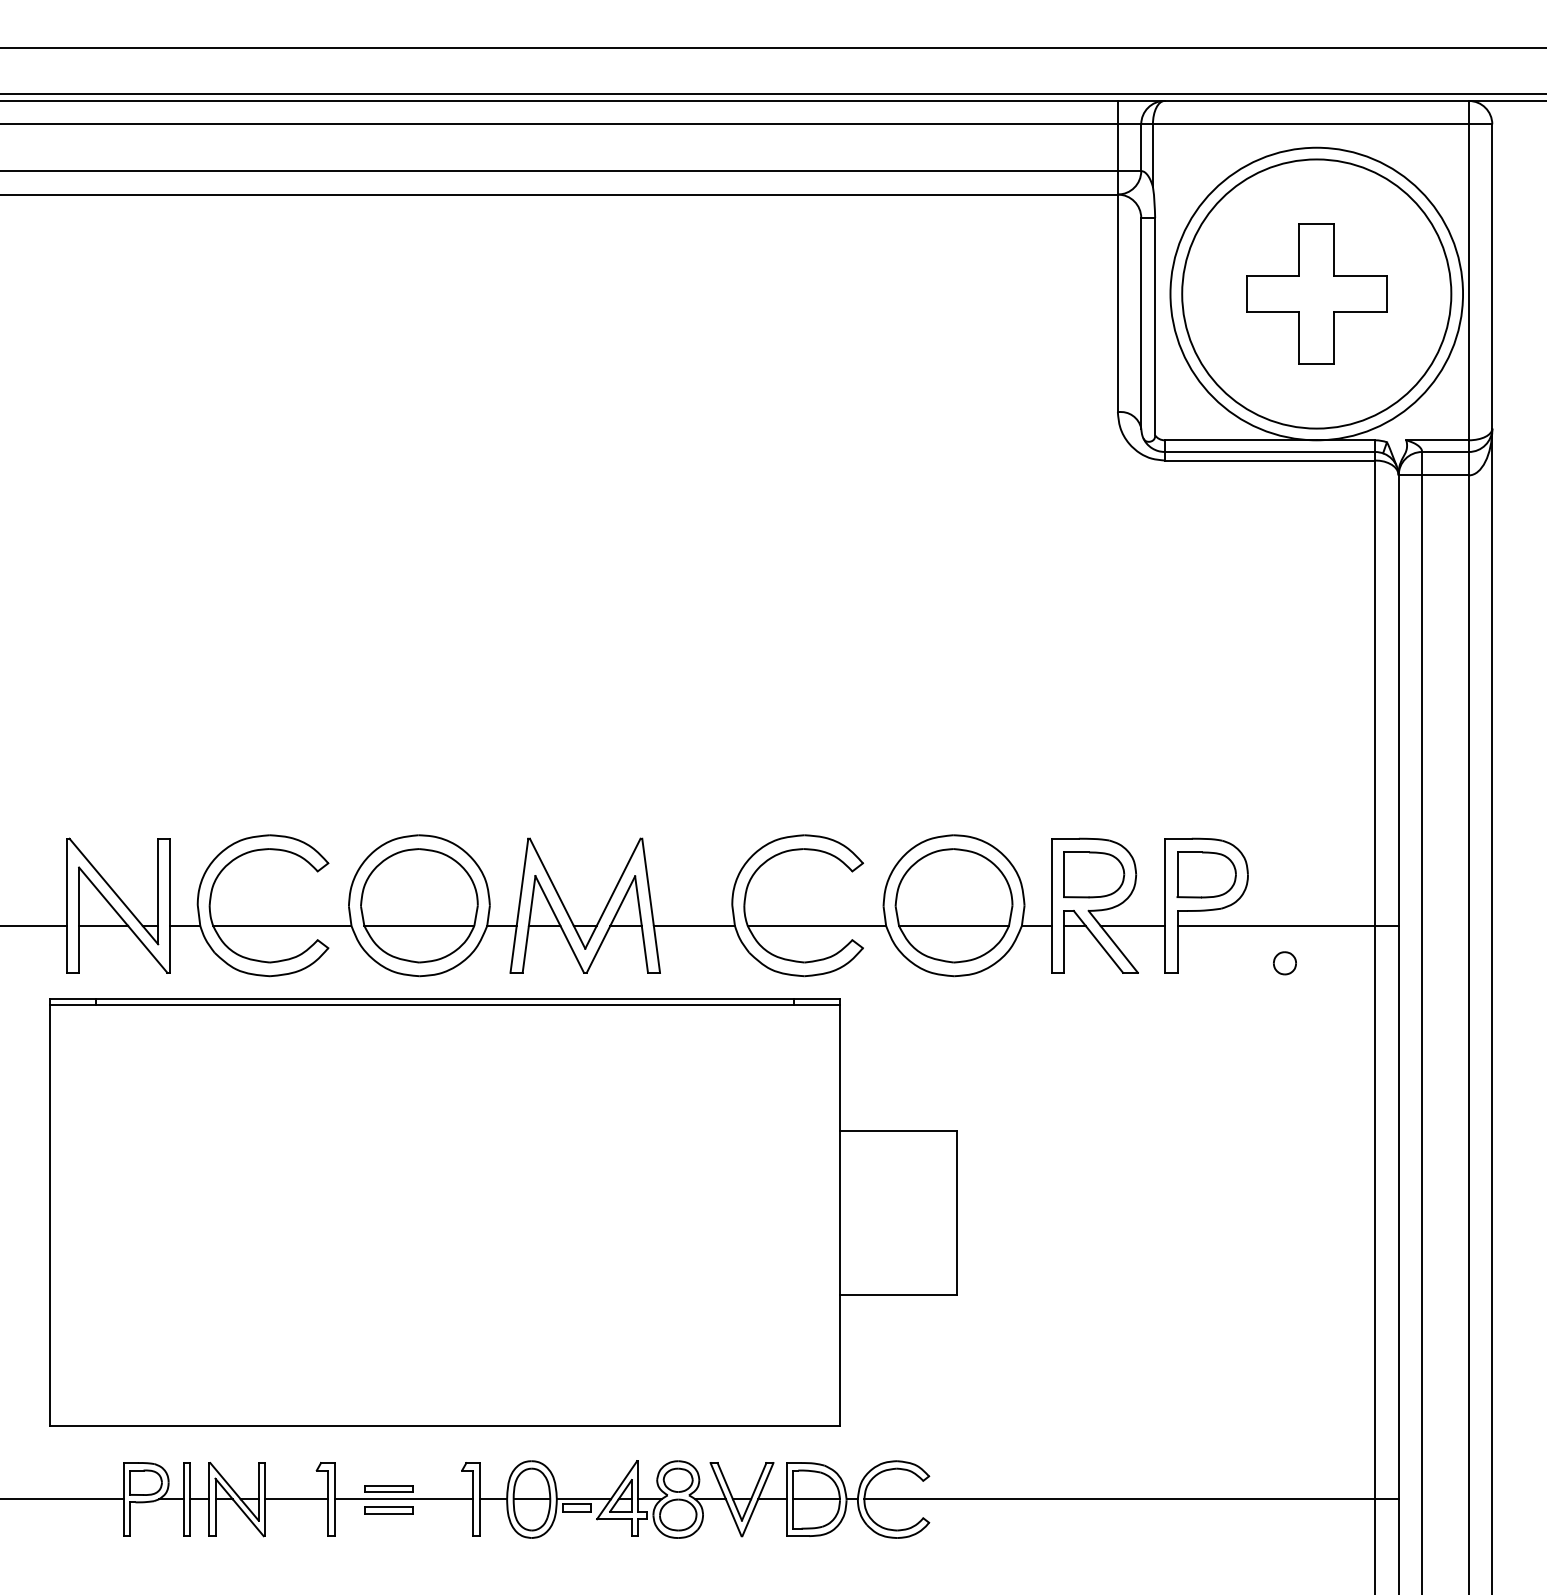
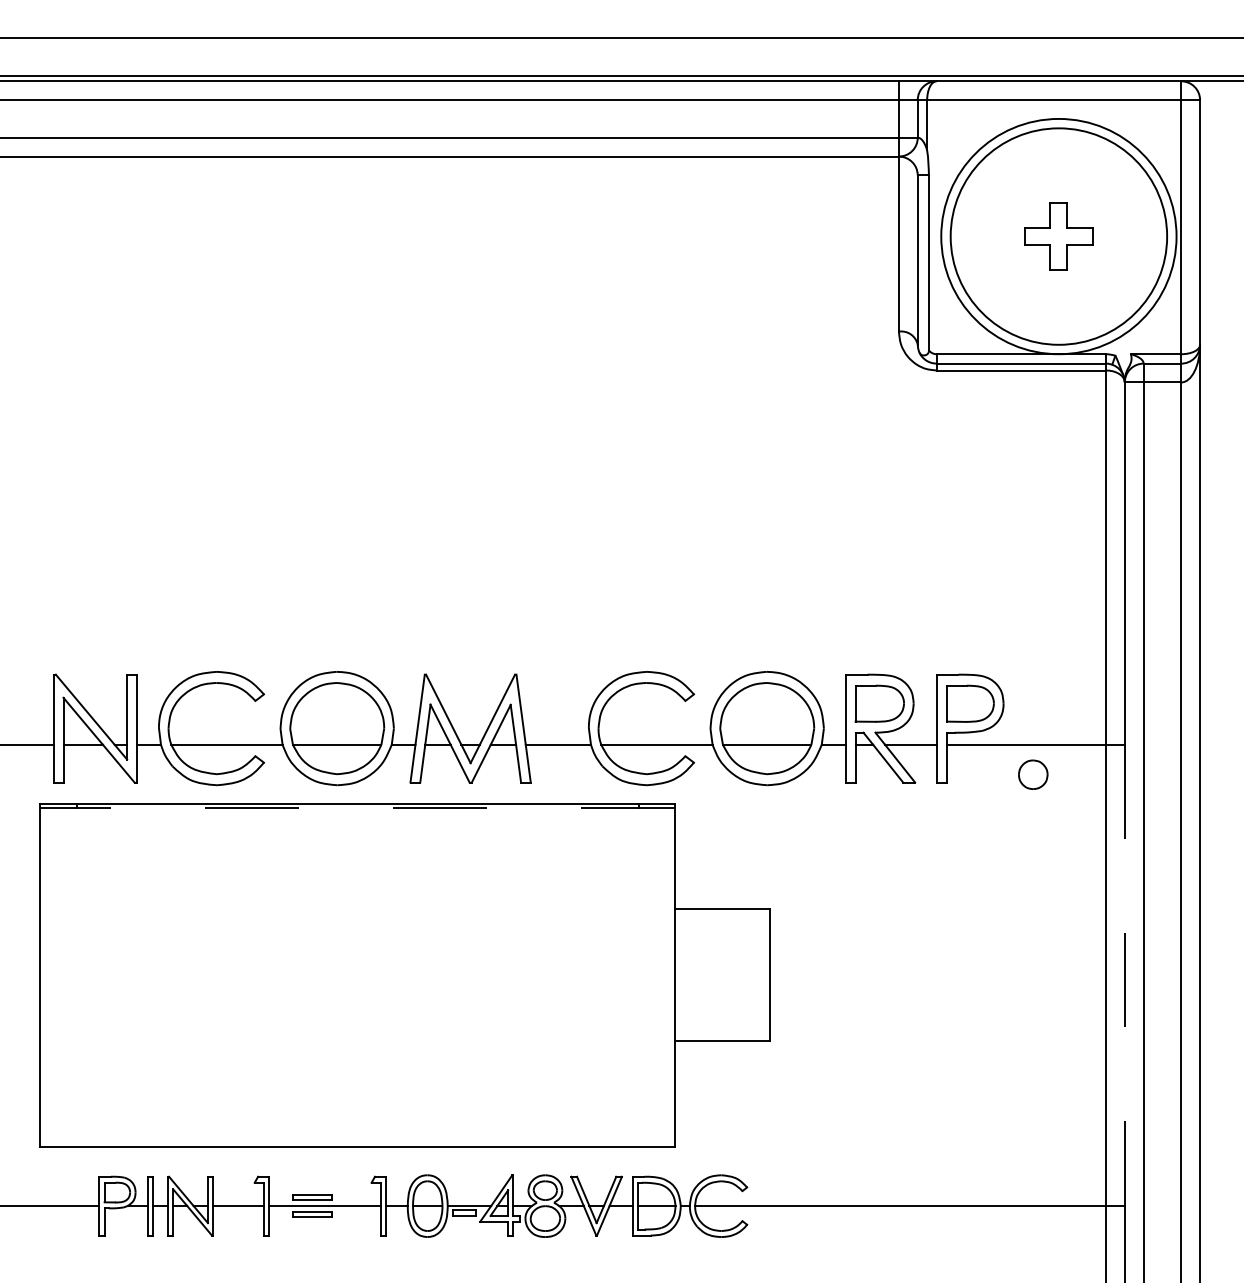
part: (1316, 293) -> (1058, 236), size x0.6
part: (1285, 962) -> (1033, 774), size x1.6
line: (444, 1005) -> (357, 808), solid -> dashed
line: (1398, 1212) -> (1124, 975), solid -> dashed

